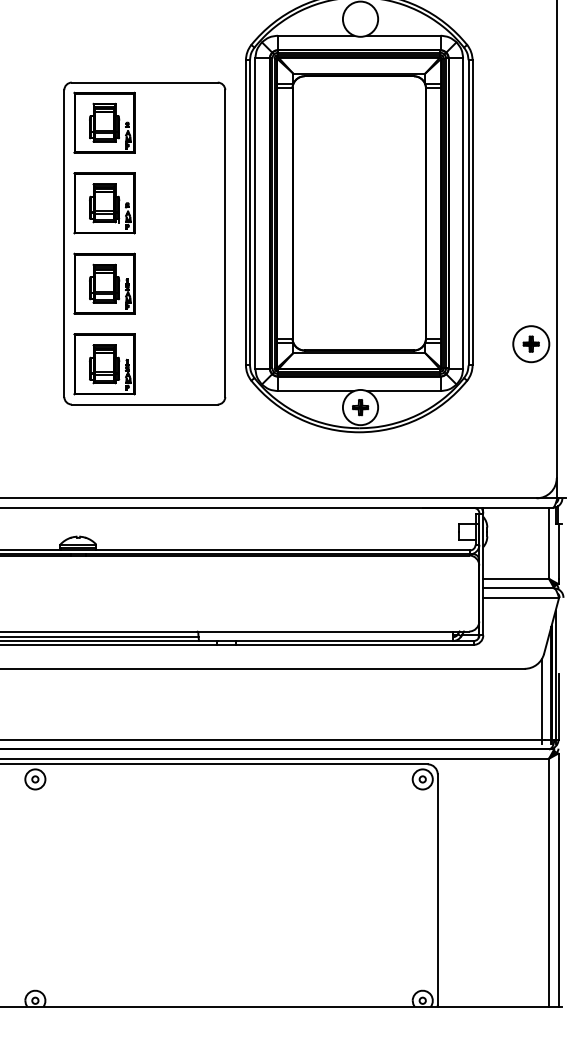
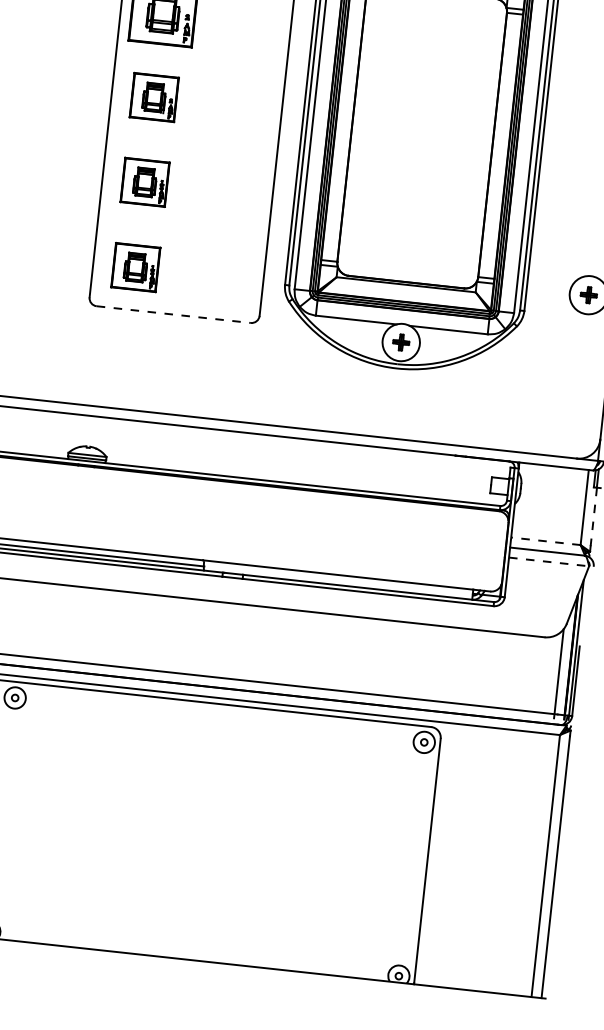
part: (104, 203) -> (154, 97), size x0.7
part: (104, 283) -> (145, 182), size x0.7
part: (104, 364) -> (135, 267), size x0.7
line: (144, 404) -> (173, 314), solid -> dashed
line: (558, 551) -> (593, 517), solid -> dashed
line: (516, 578) -> (546, 540), solid -> dashed
line: (521, 597) -> (549, 561), solid -> dashed

